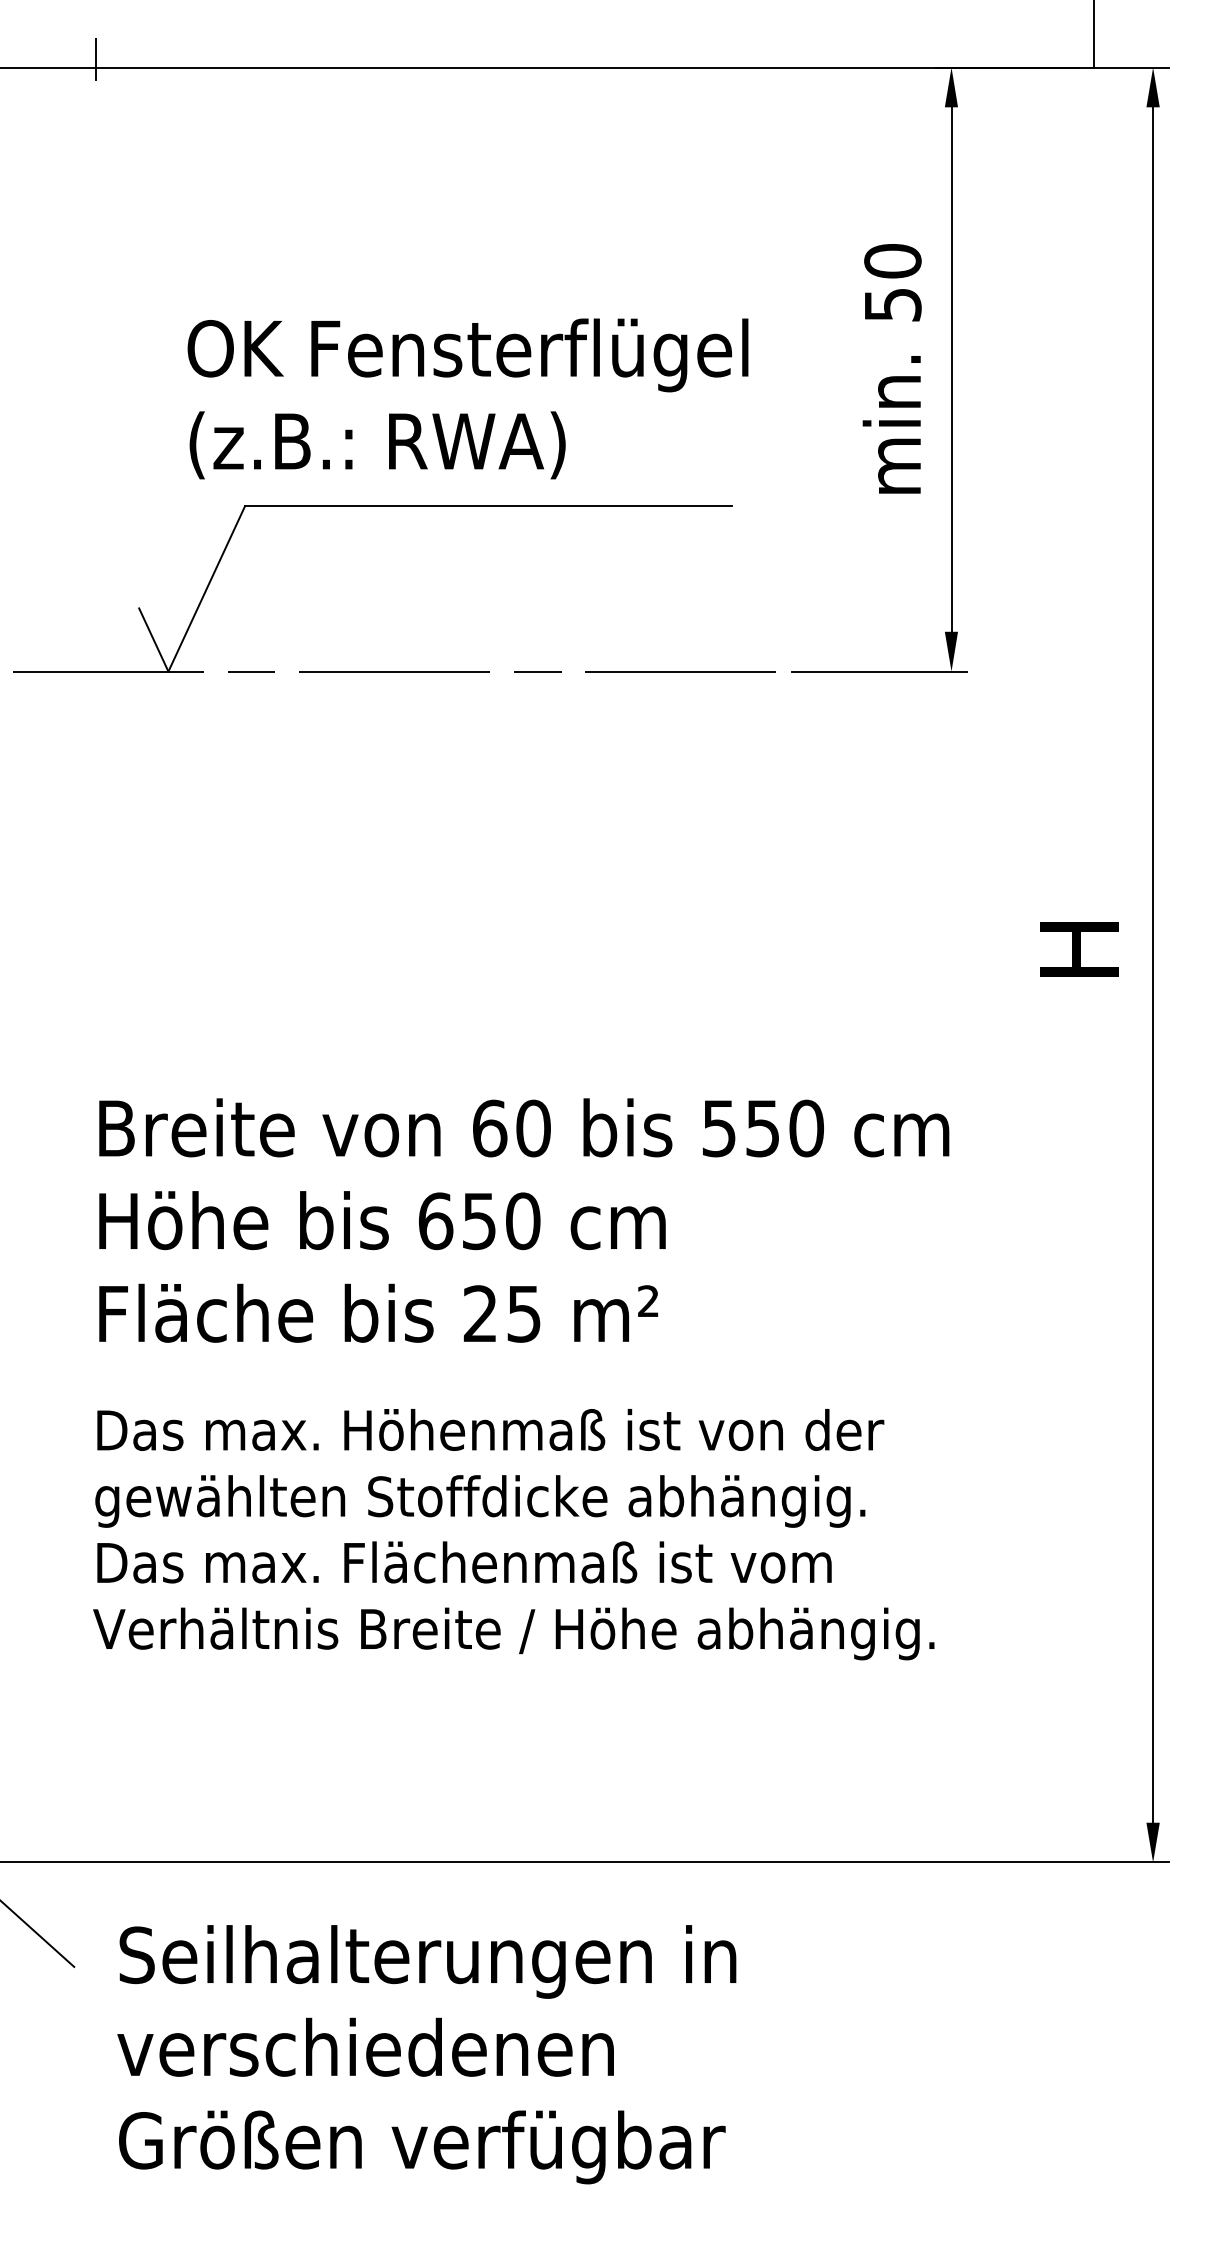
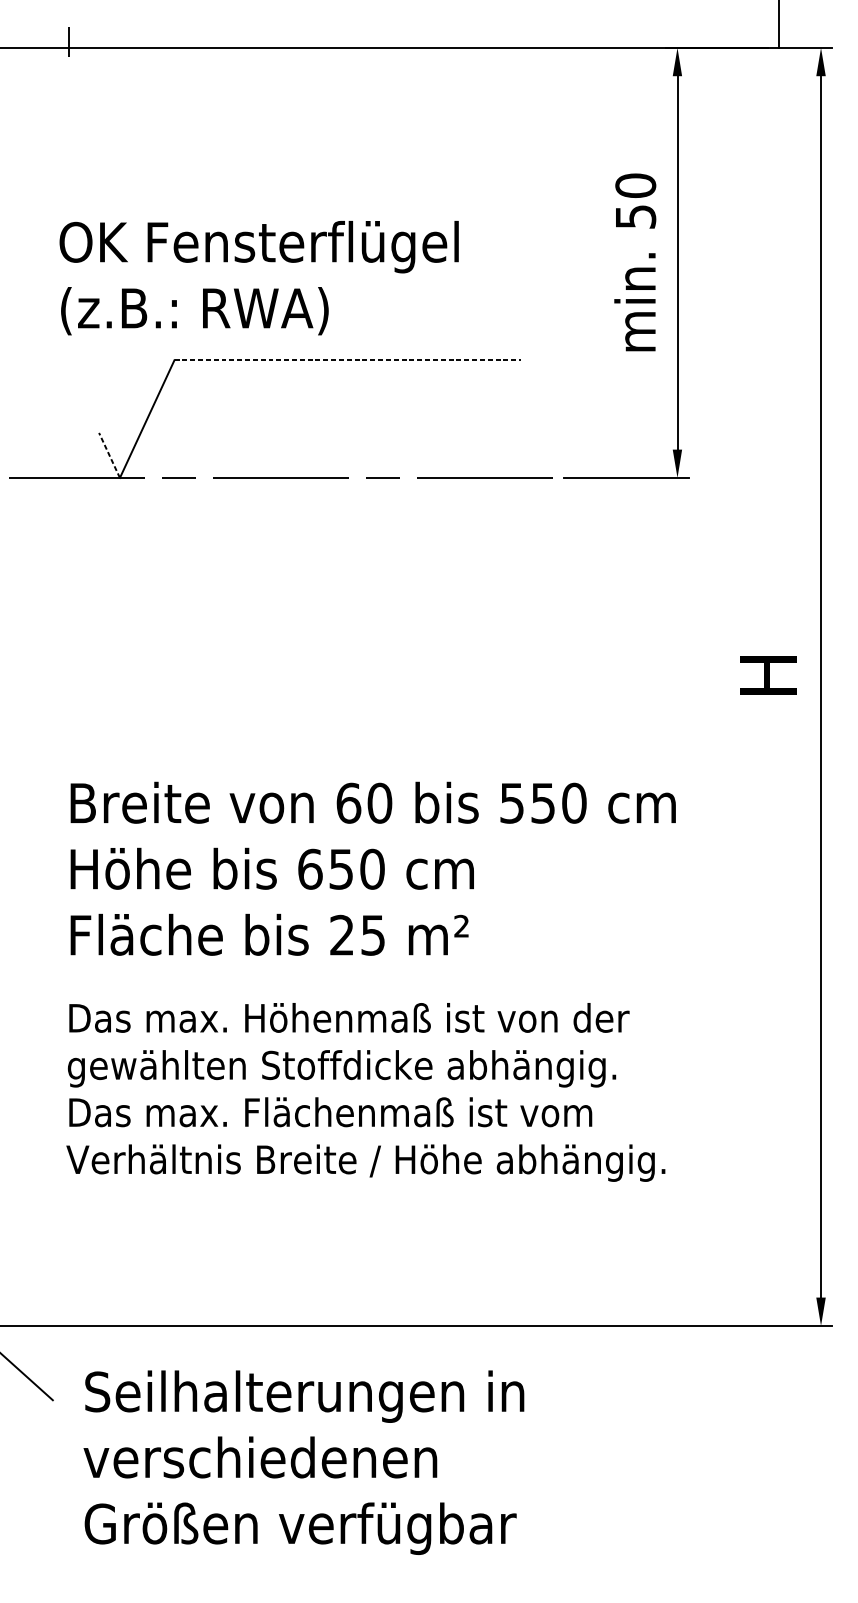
text: (467, 398) -> (258, 277), moved
line: (488, 506) -> (347, 360), solid -> dashed
line: (153, 640) -> (109, 455), solid -> dashed

